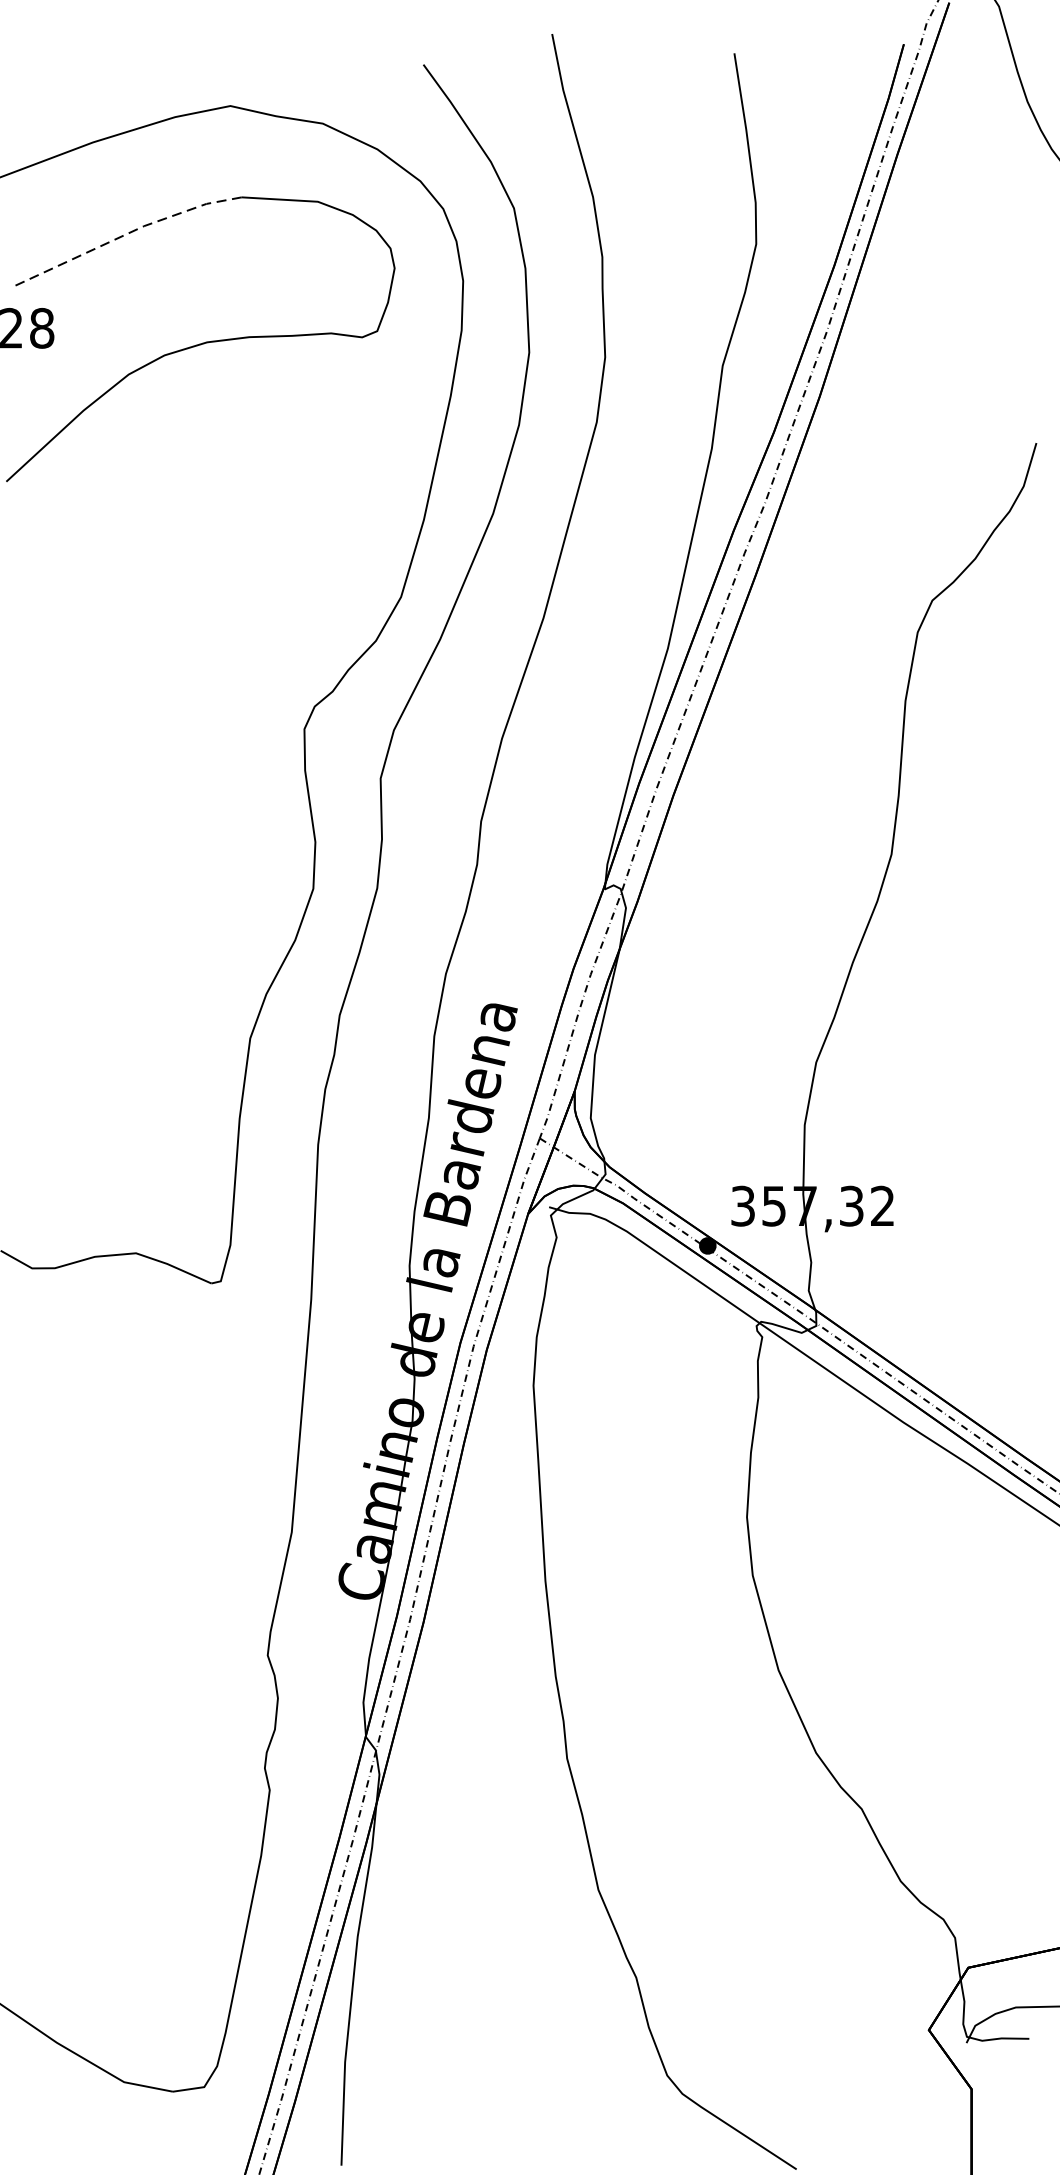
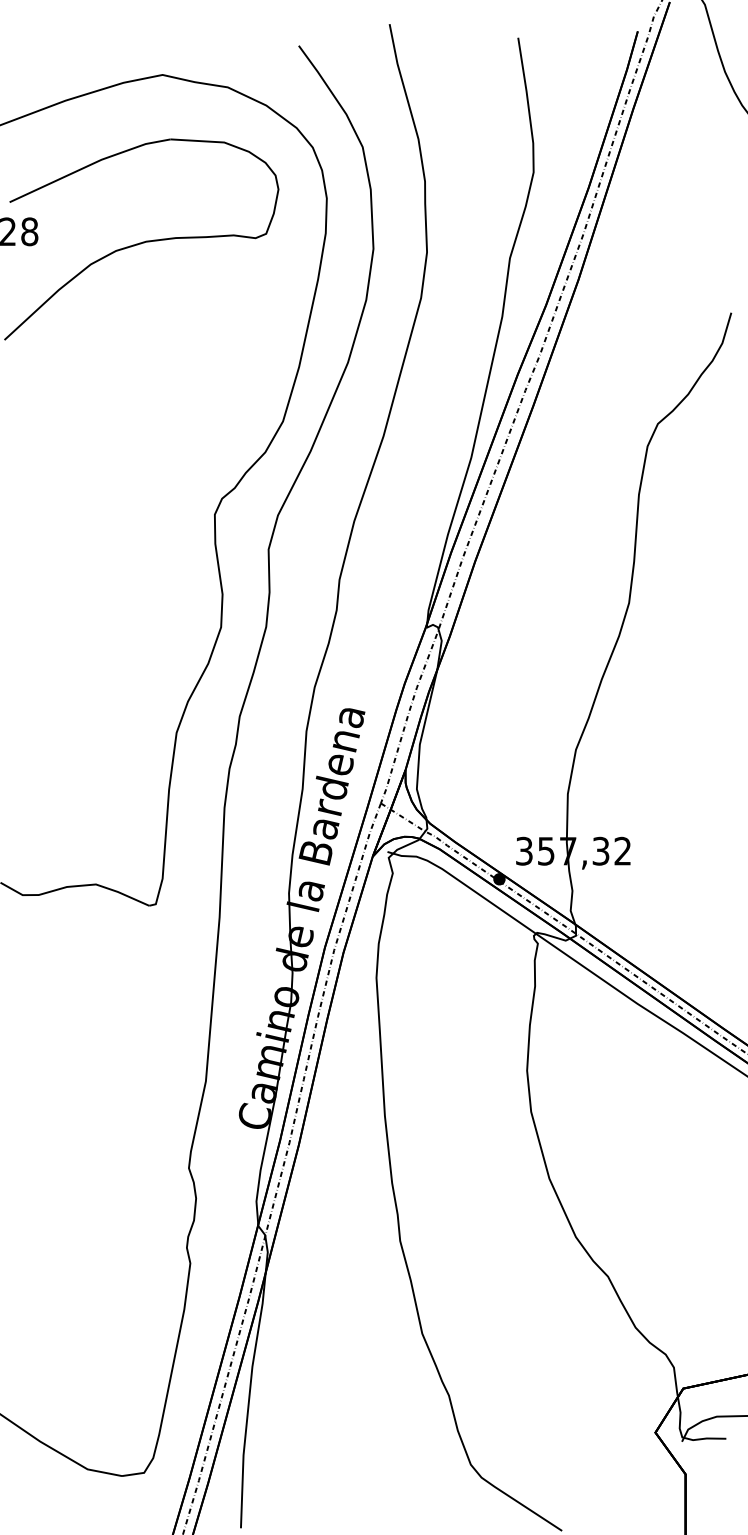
line: (126, 234) -> (89, 165), dashed -> solid

